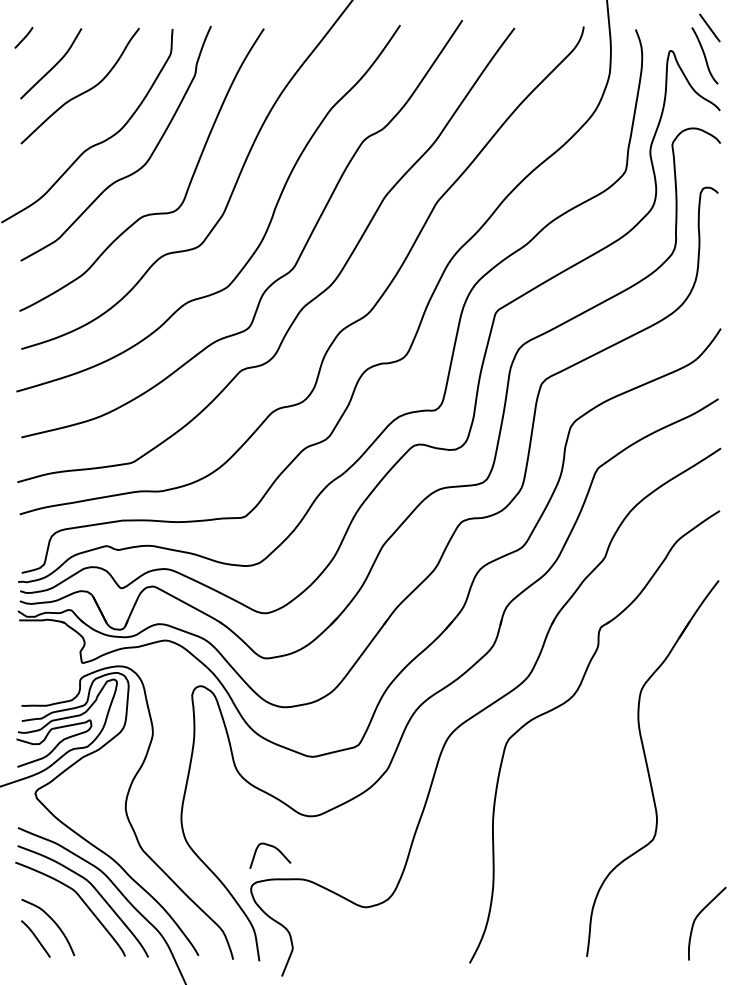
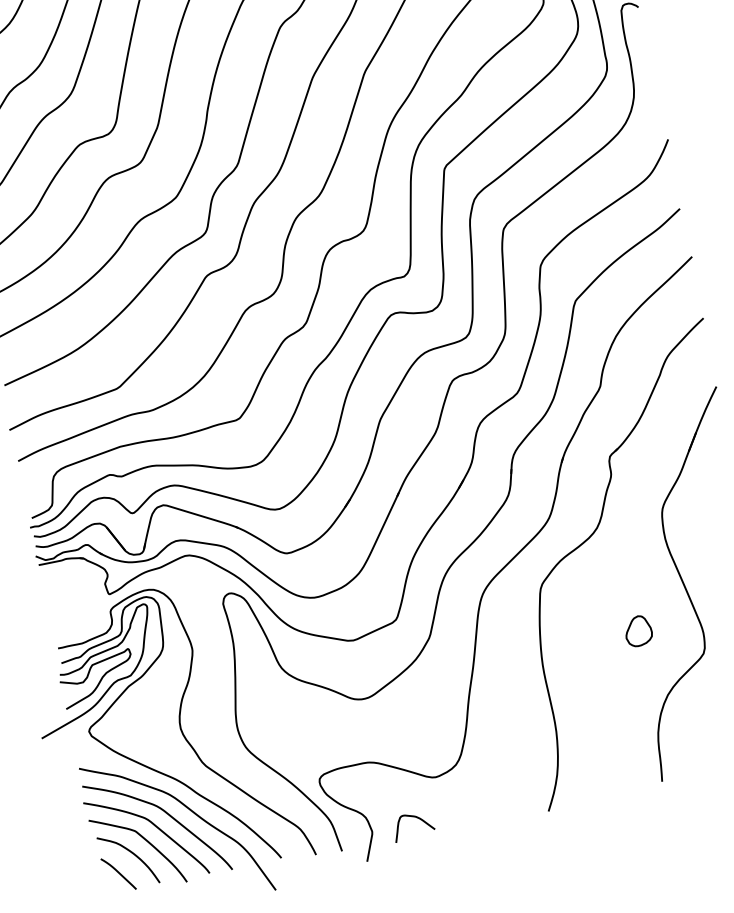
part: (593, 804) -> (638, 631), added
curve: (274, 848) -> (416, 818), moved
curve: (68, 911) -> (145, 840), added

